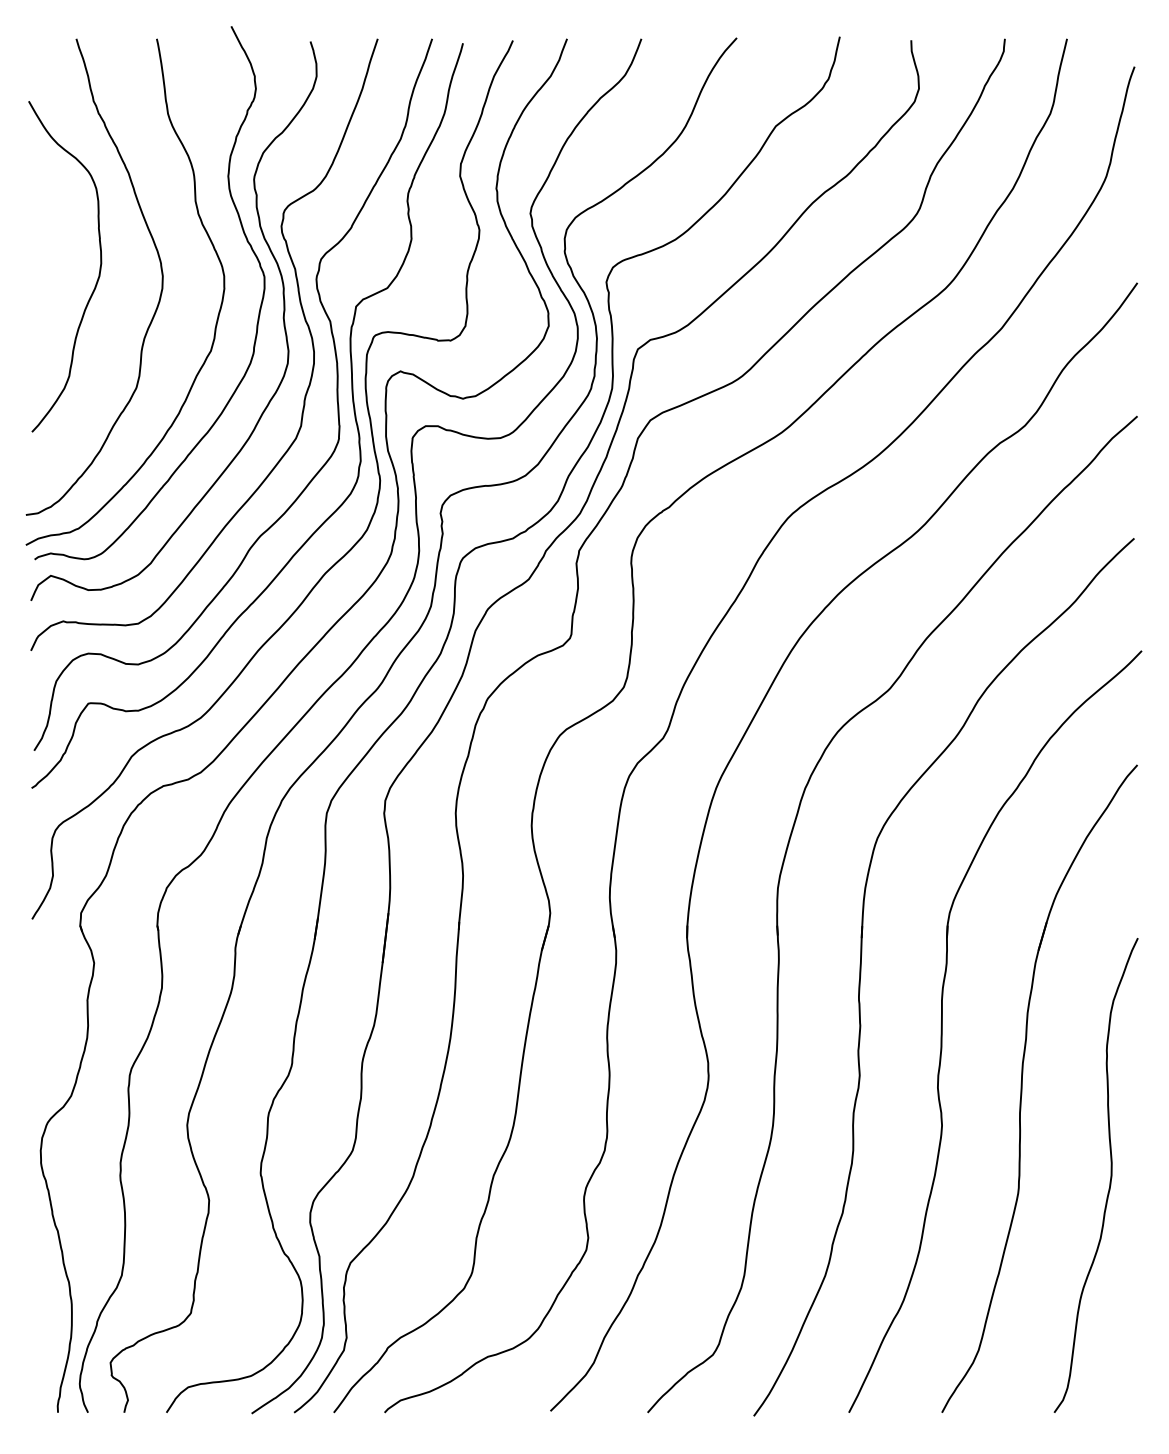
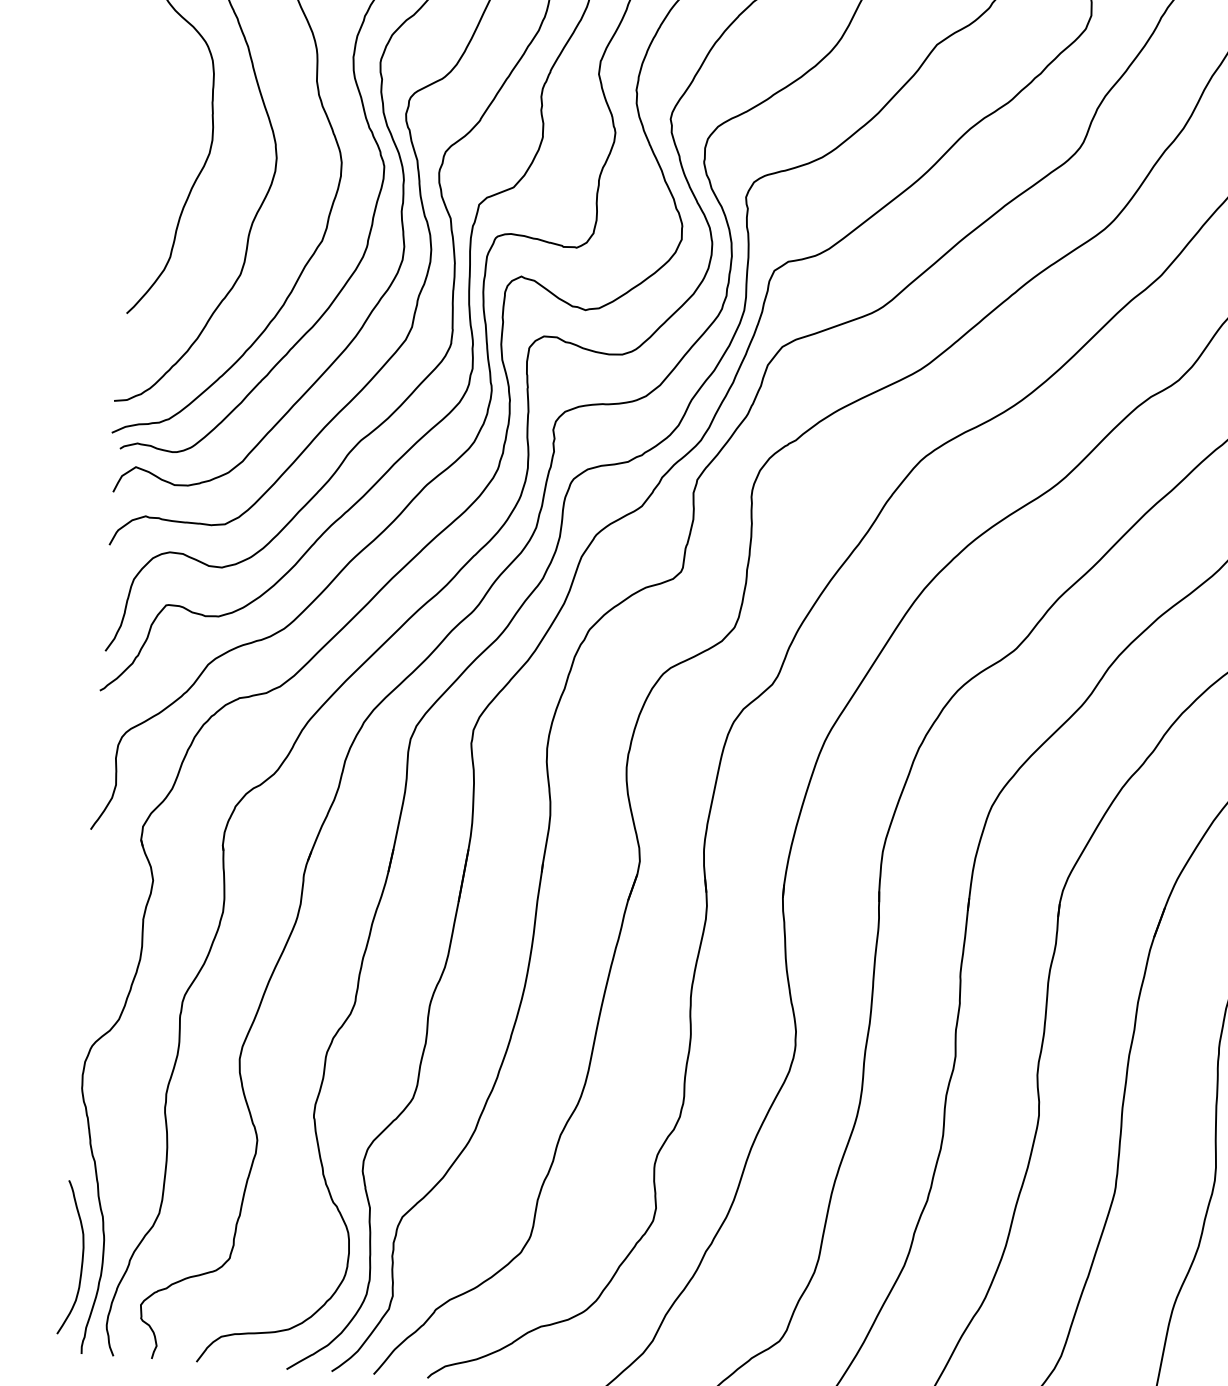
curve: (51, 1326) -> (81, 1262), added

